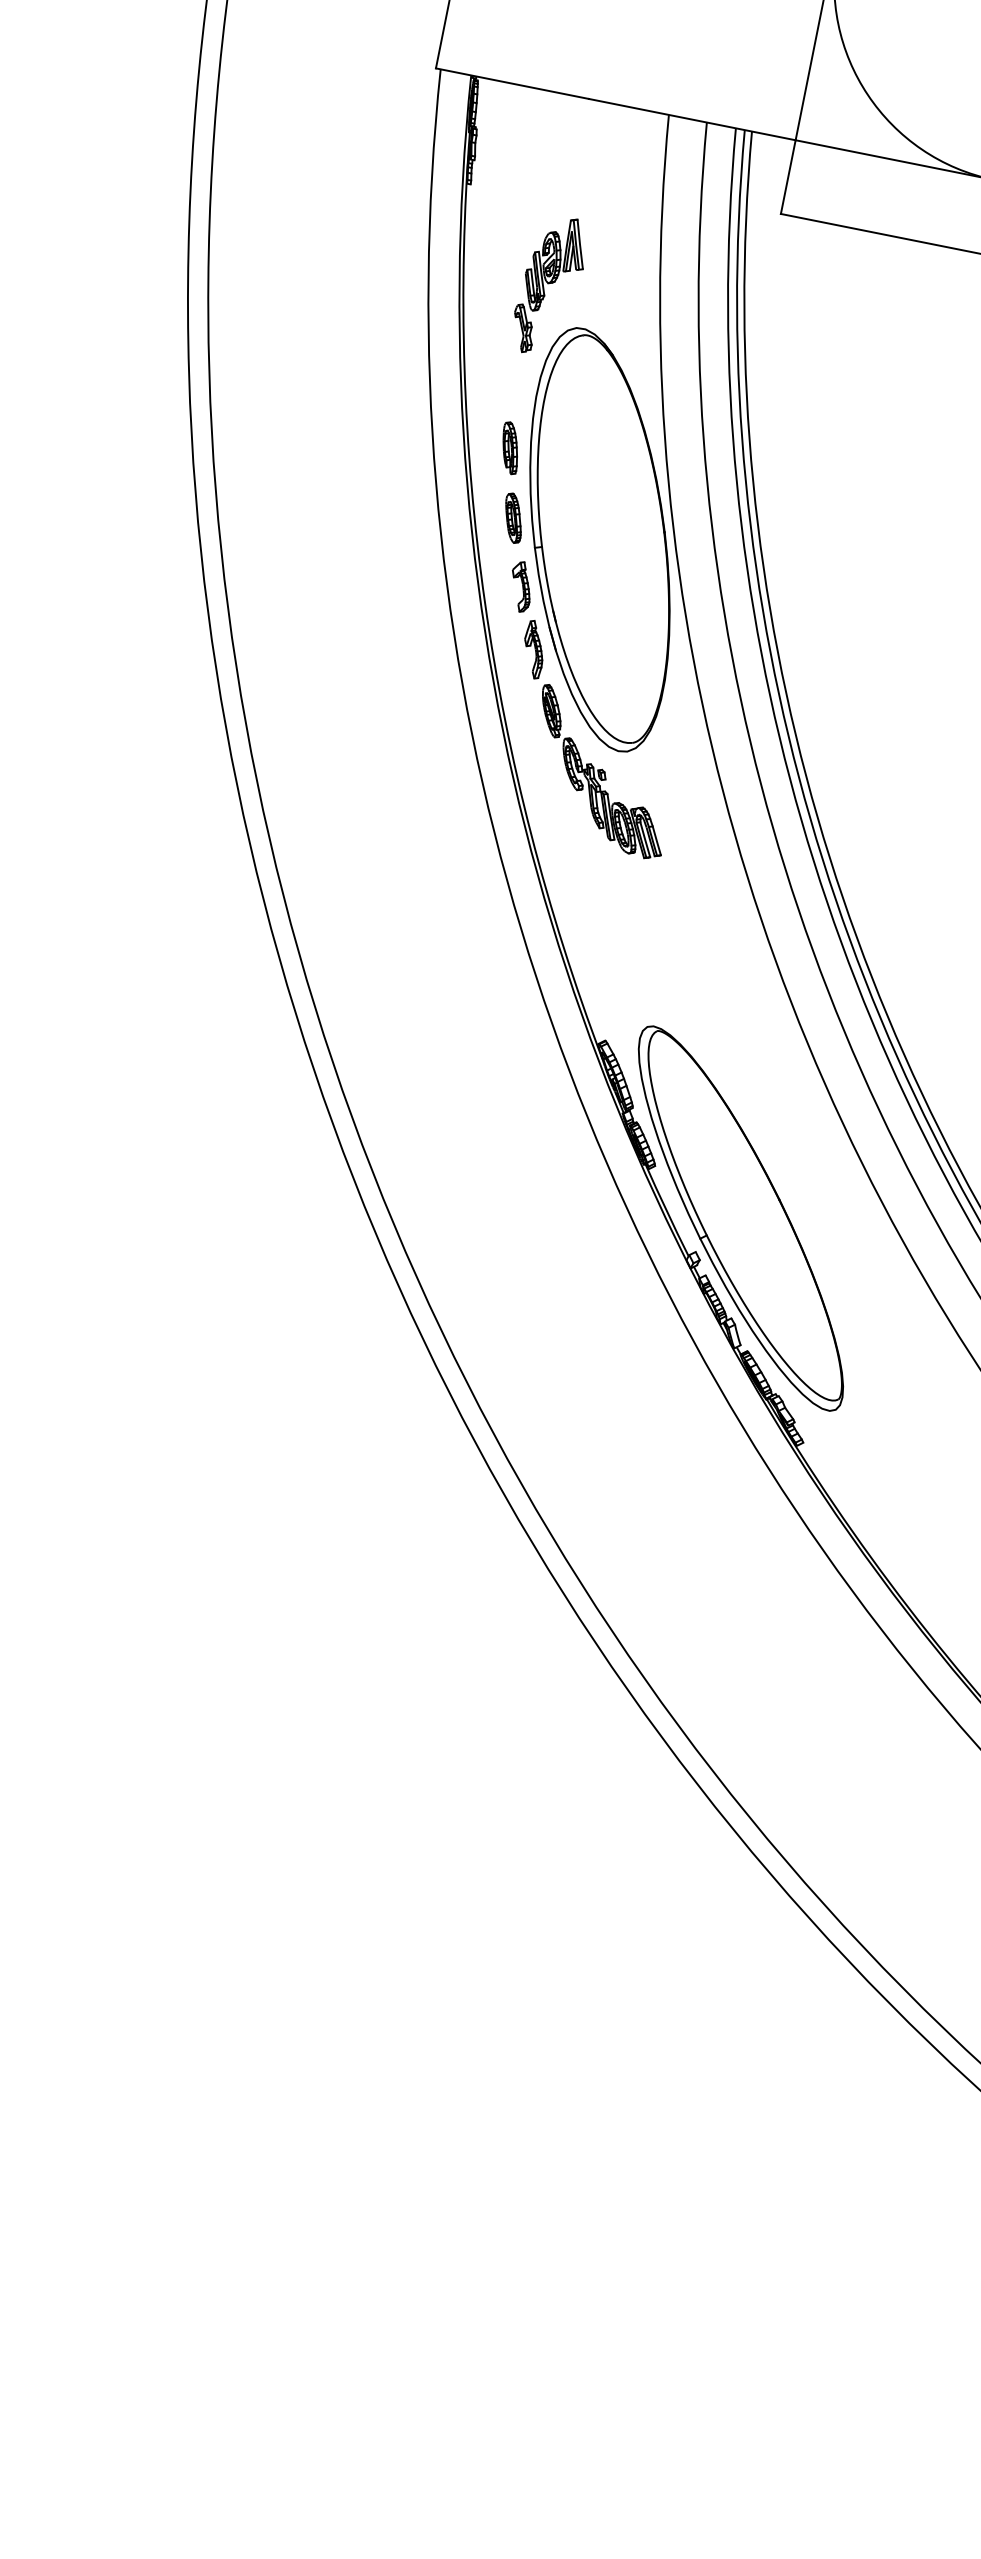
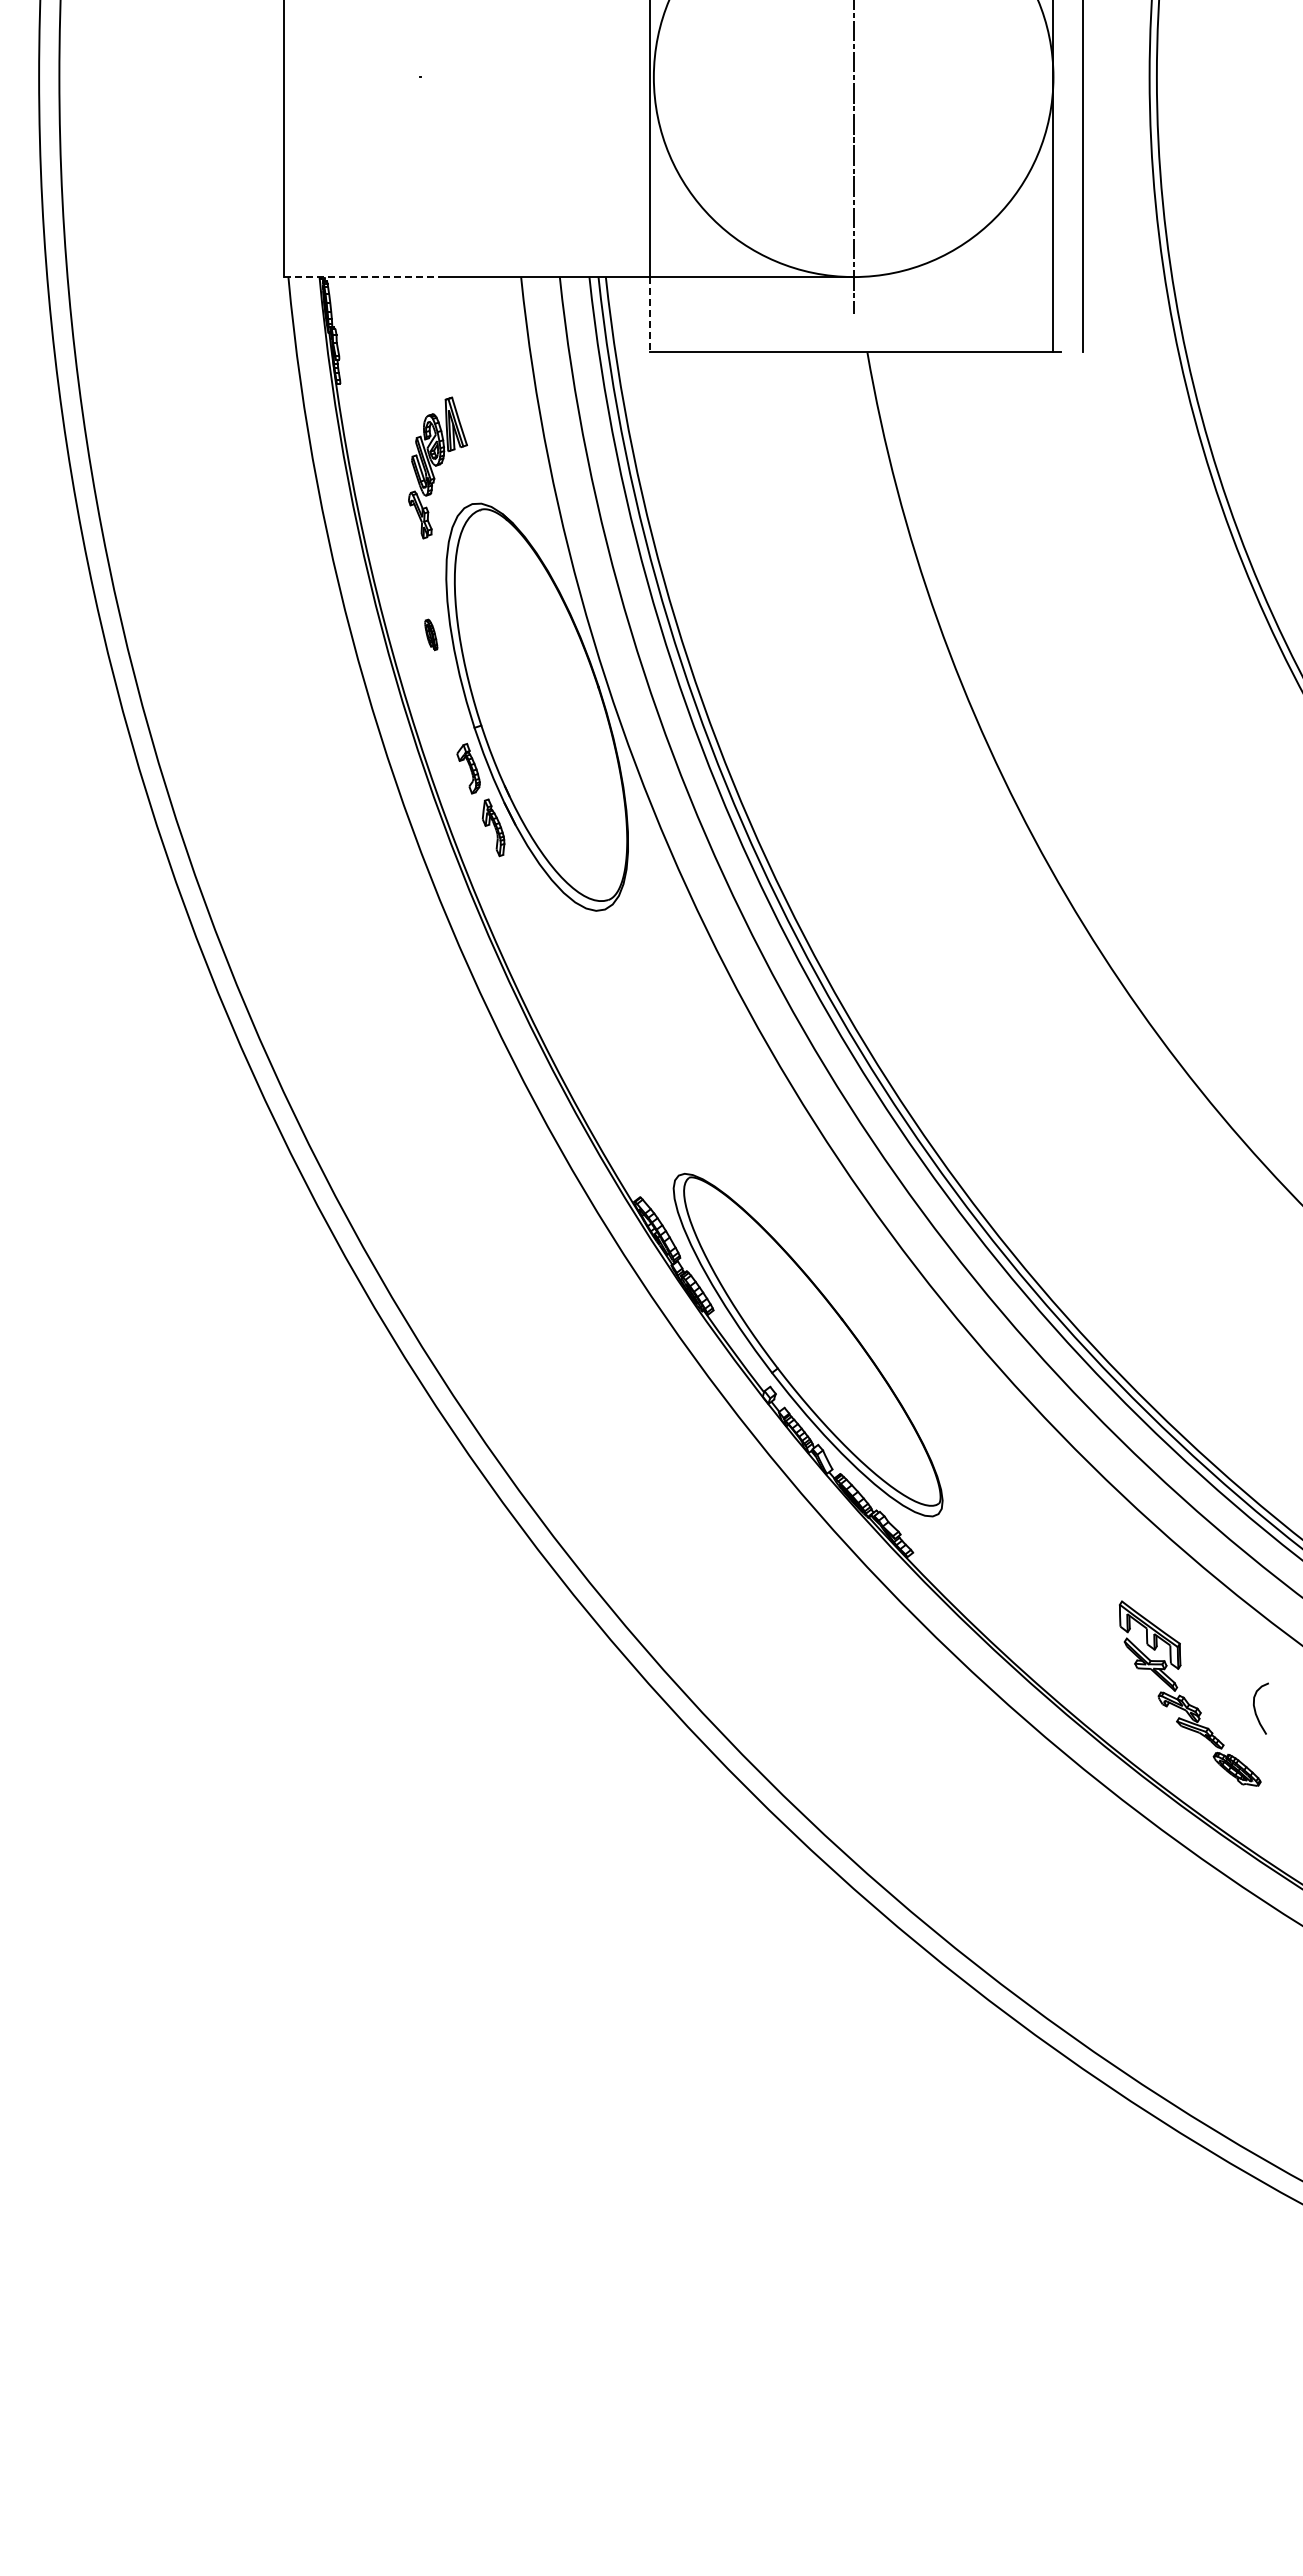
line: (513, 84) -> (362, 277), solid -> dashed
line: (788, 176) -> (650, 314), solid -> dashed
part: (510, 447) -> (431, 634), size x0.6
part: (513, 518) -> (447, 703), removed
part: (602, 772) -> (584, 934), removed

